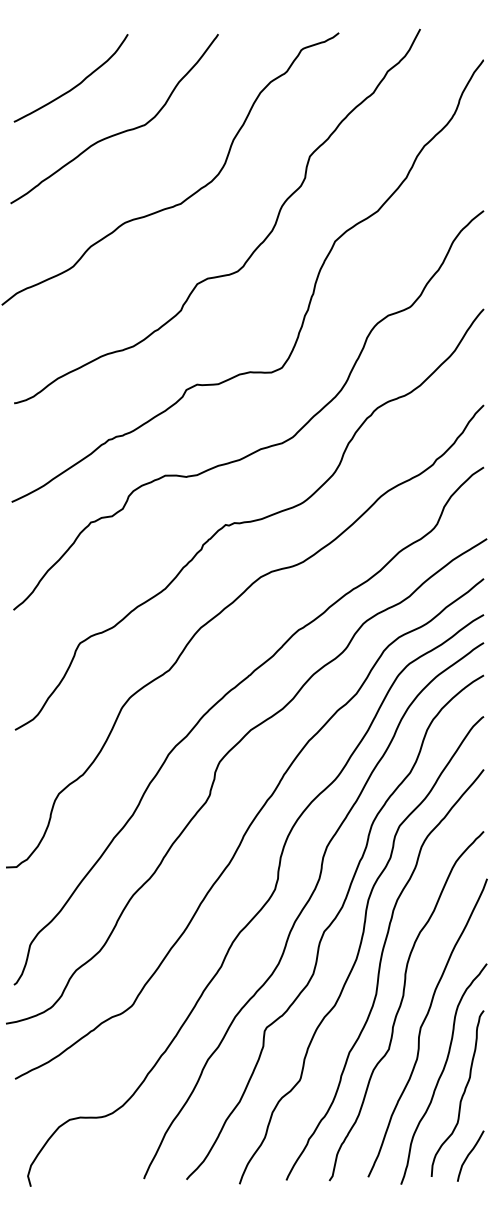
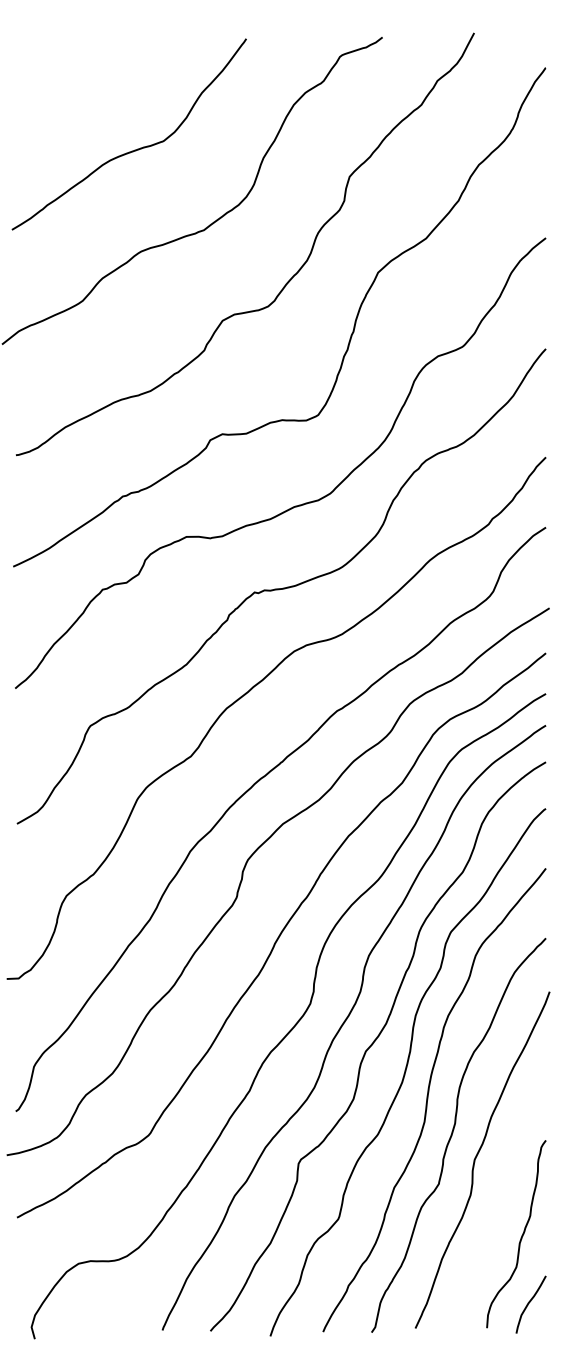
curve: (75, 85) -> (85, 96), removed
curve: (443, 1072) -> (500, 1210), removed

